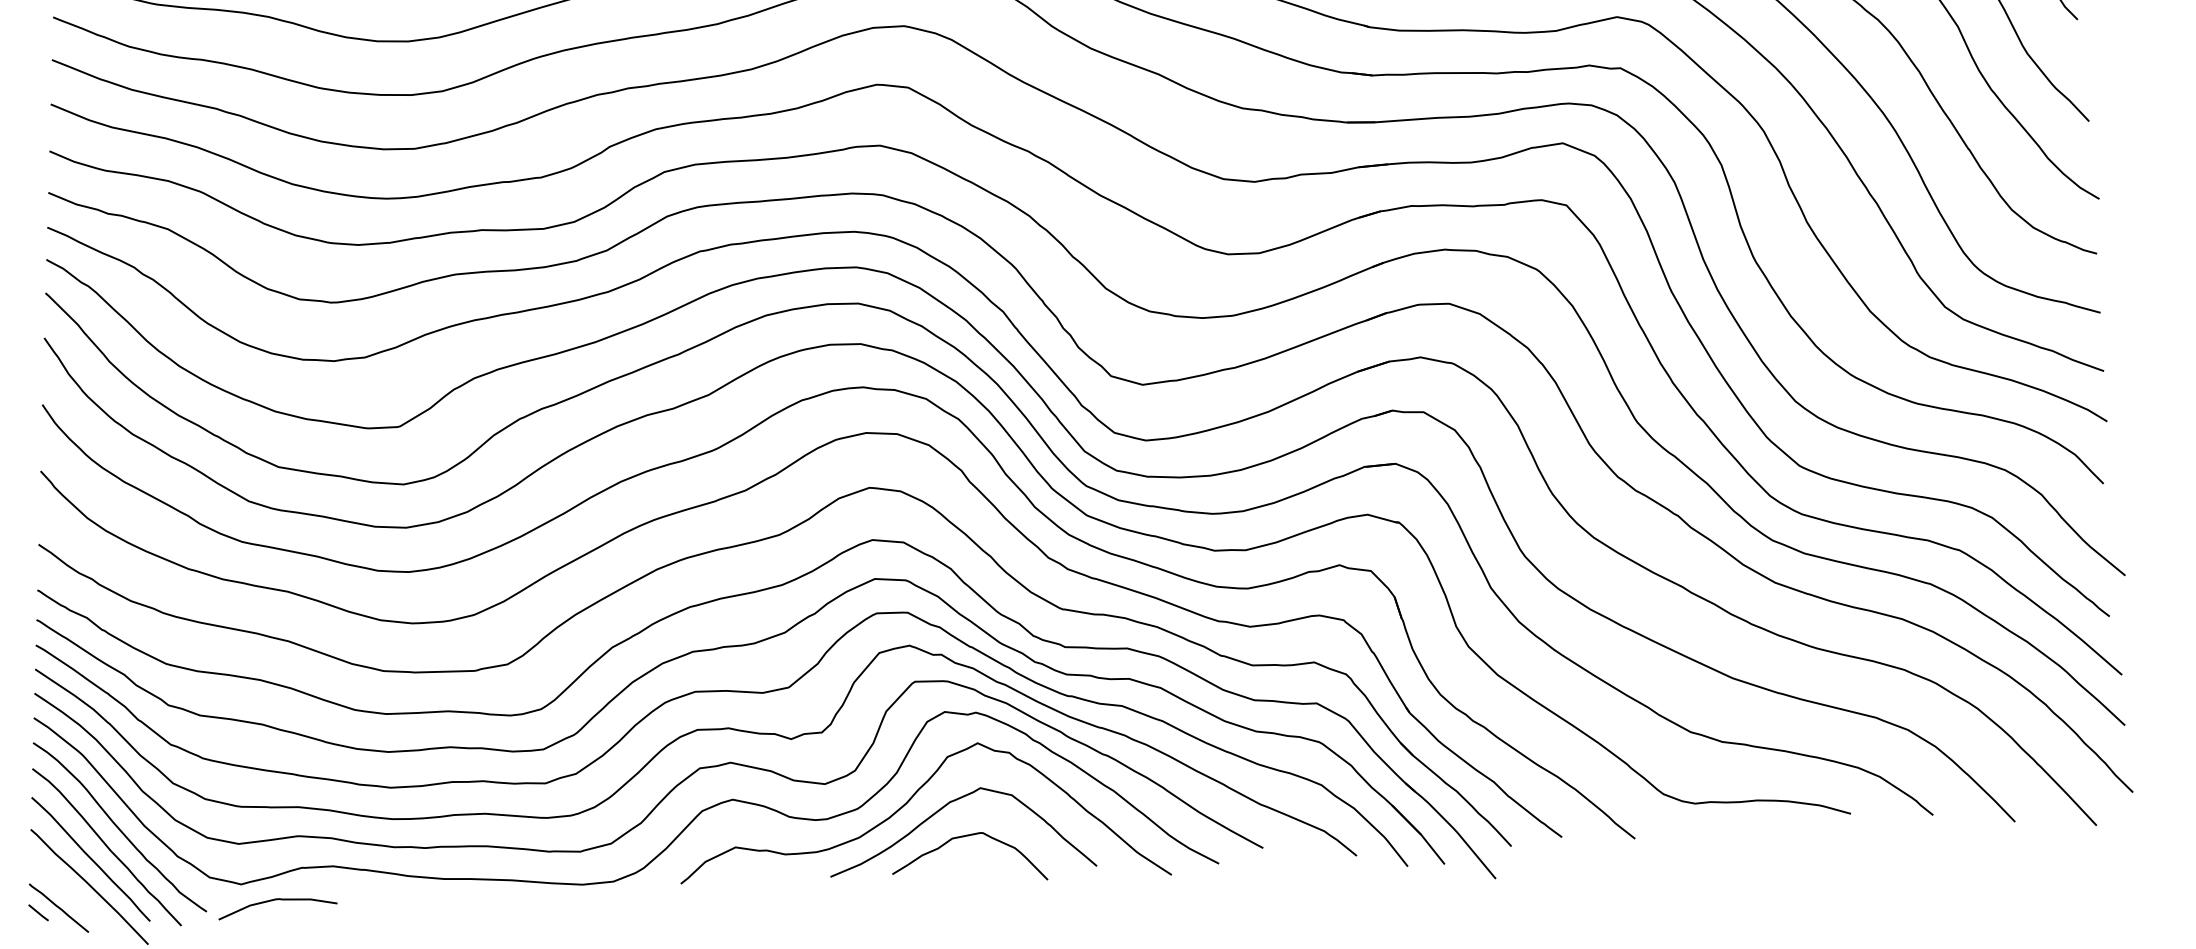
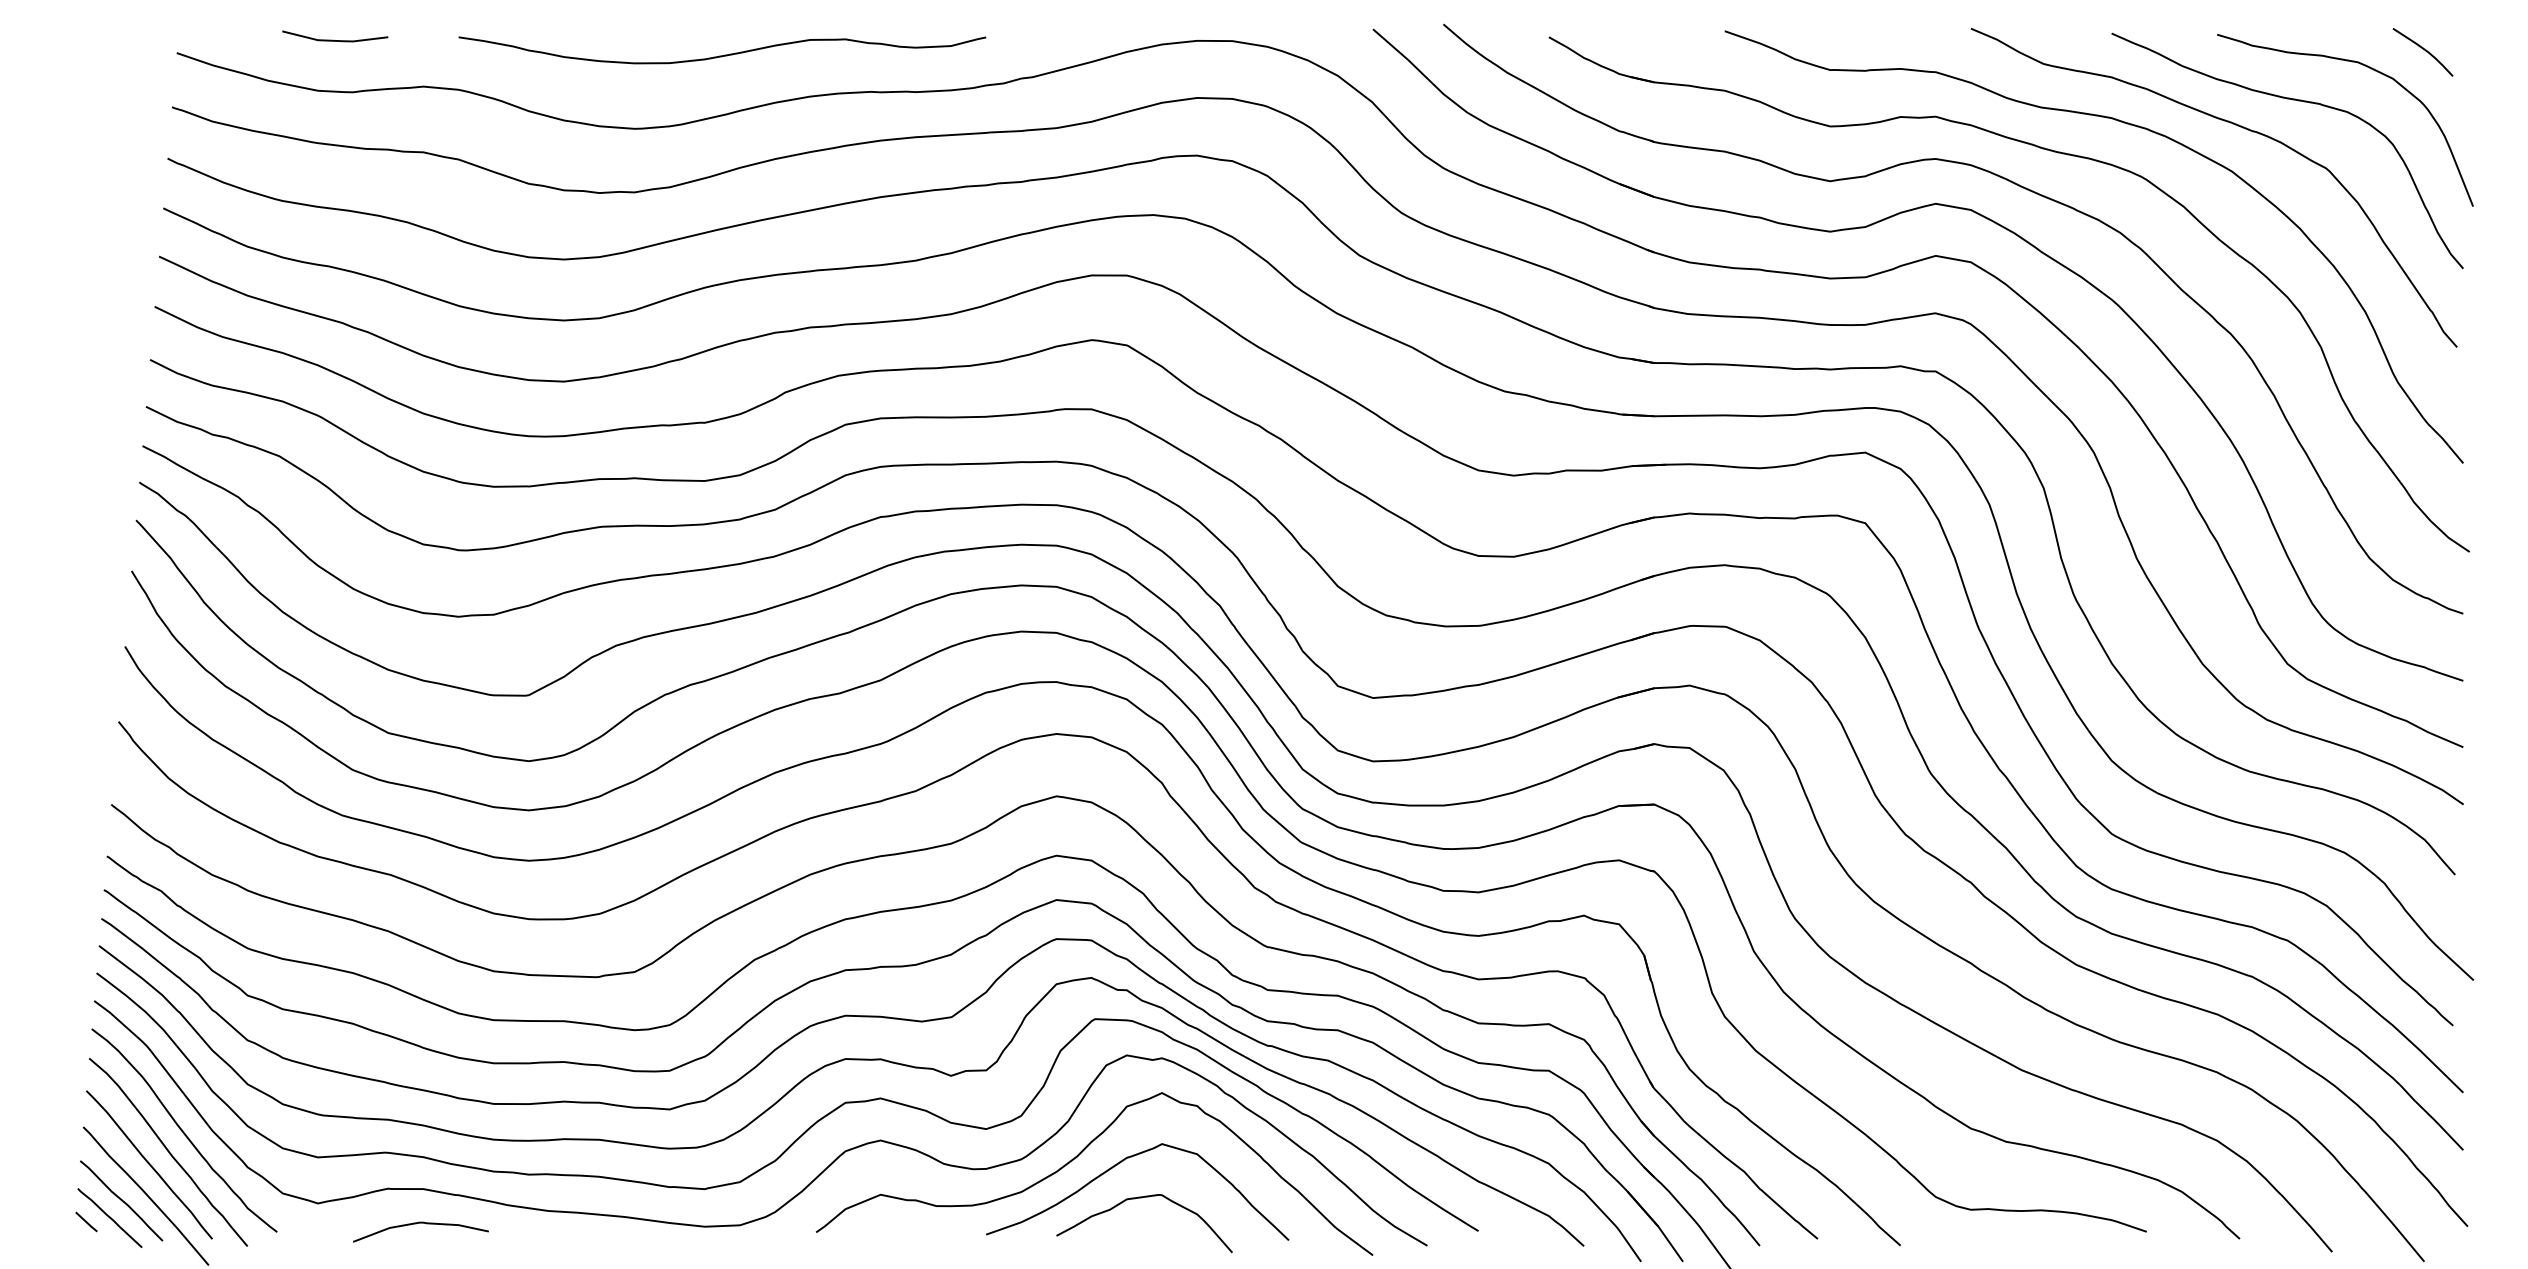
line: (68, 892) -> (121, 1200), added
curve: (276, 900) -> (420, 1223), moved

